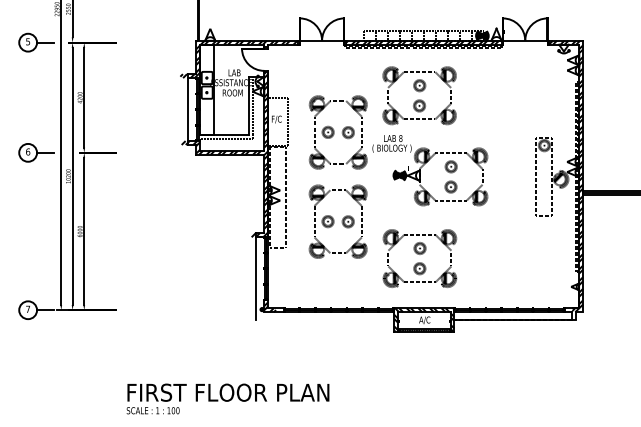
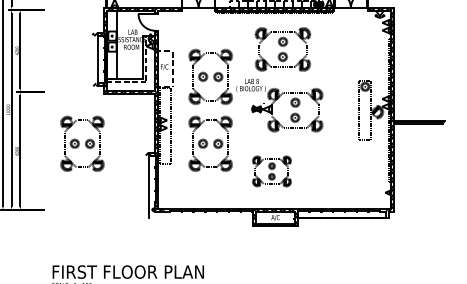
part: (419, 95) -> (282, 49), moved
part: (166, 221) -> (81, 143), added
part: (419, 258) -> (271, 171), size x0.7

